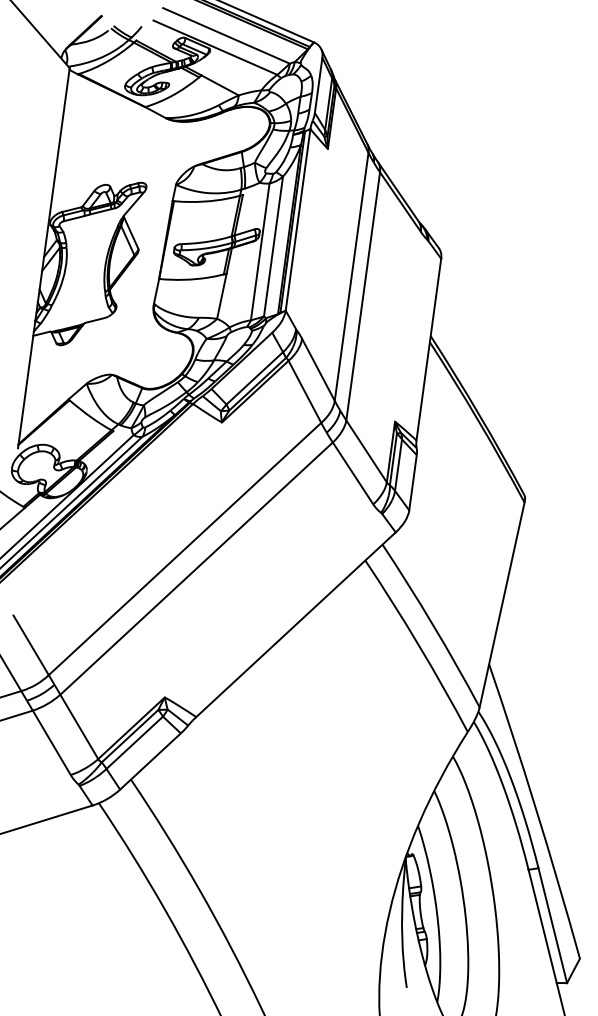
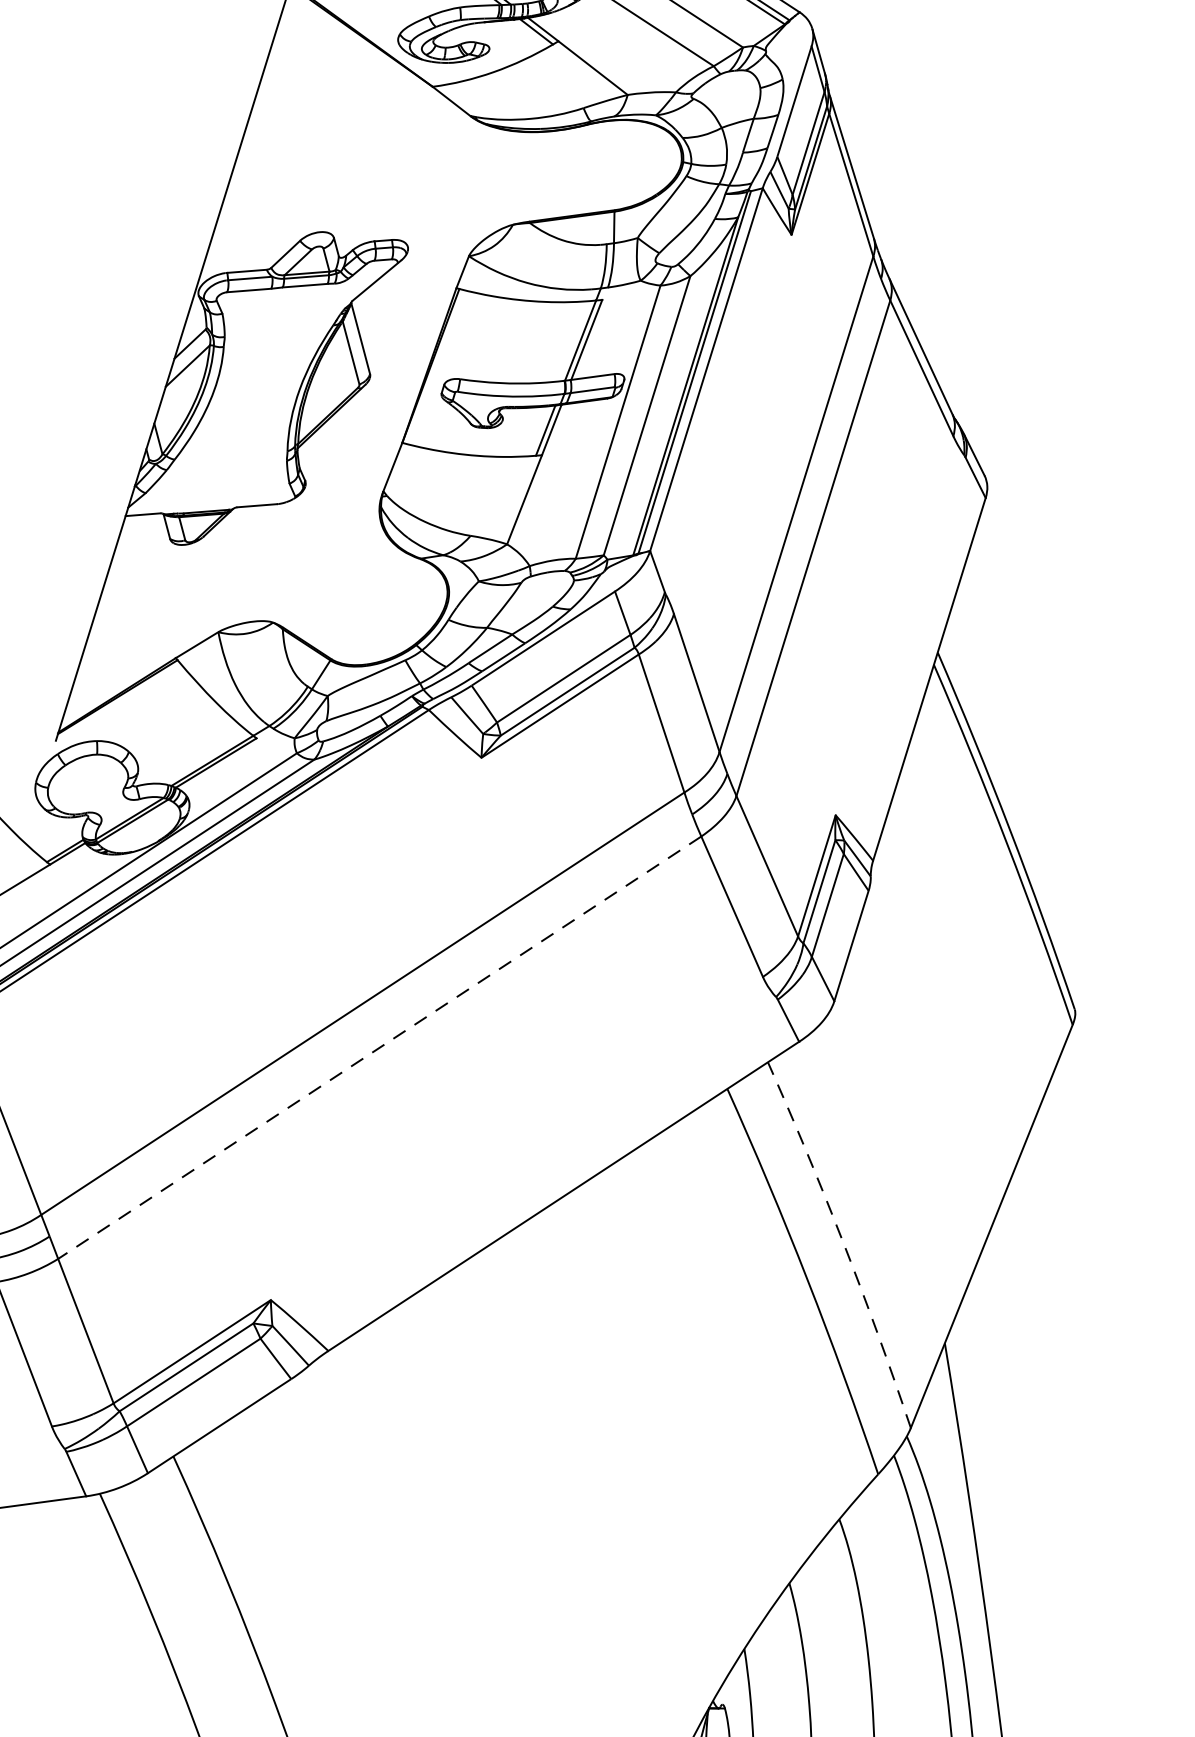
line: (196, 568) -> (379, 1047), solid -> dashed
arc: (432, 624) -> (842, 1242), solid -> dashed

